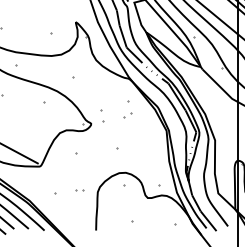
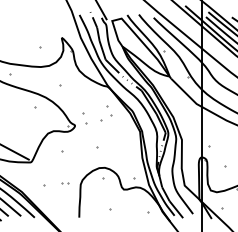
part: (127, 114) -> (106, 117), size x1.6

